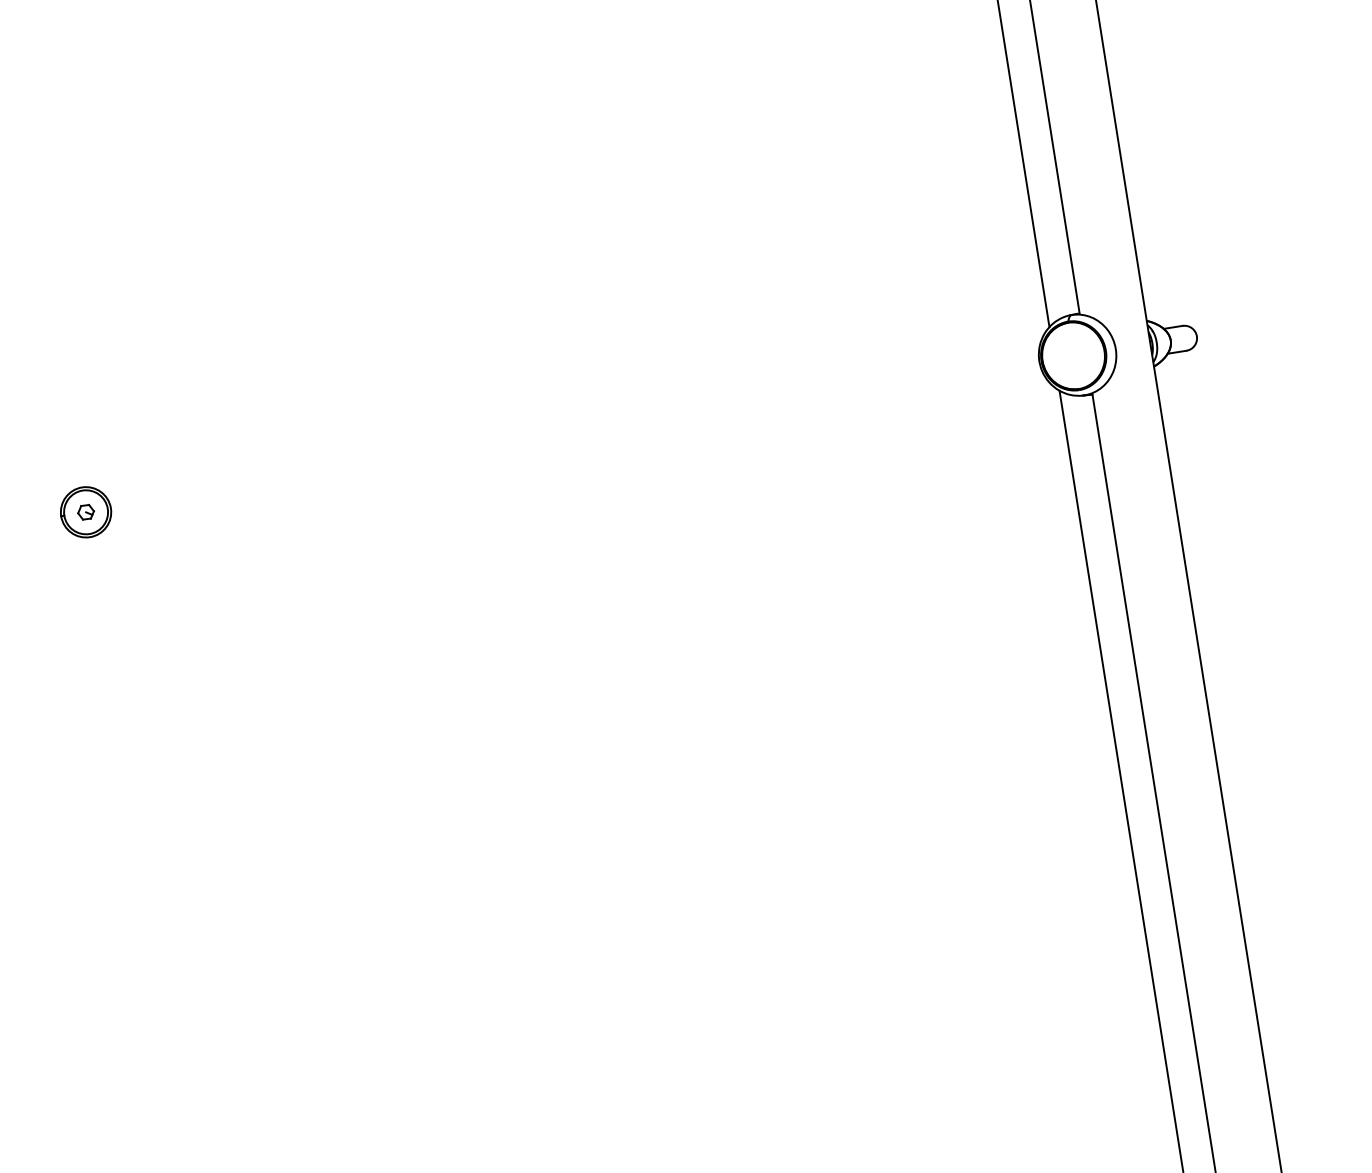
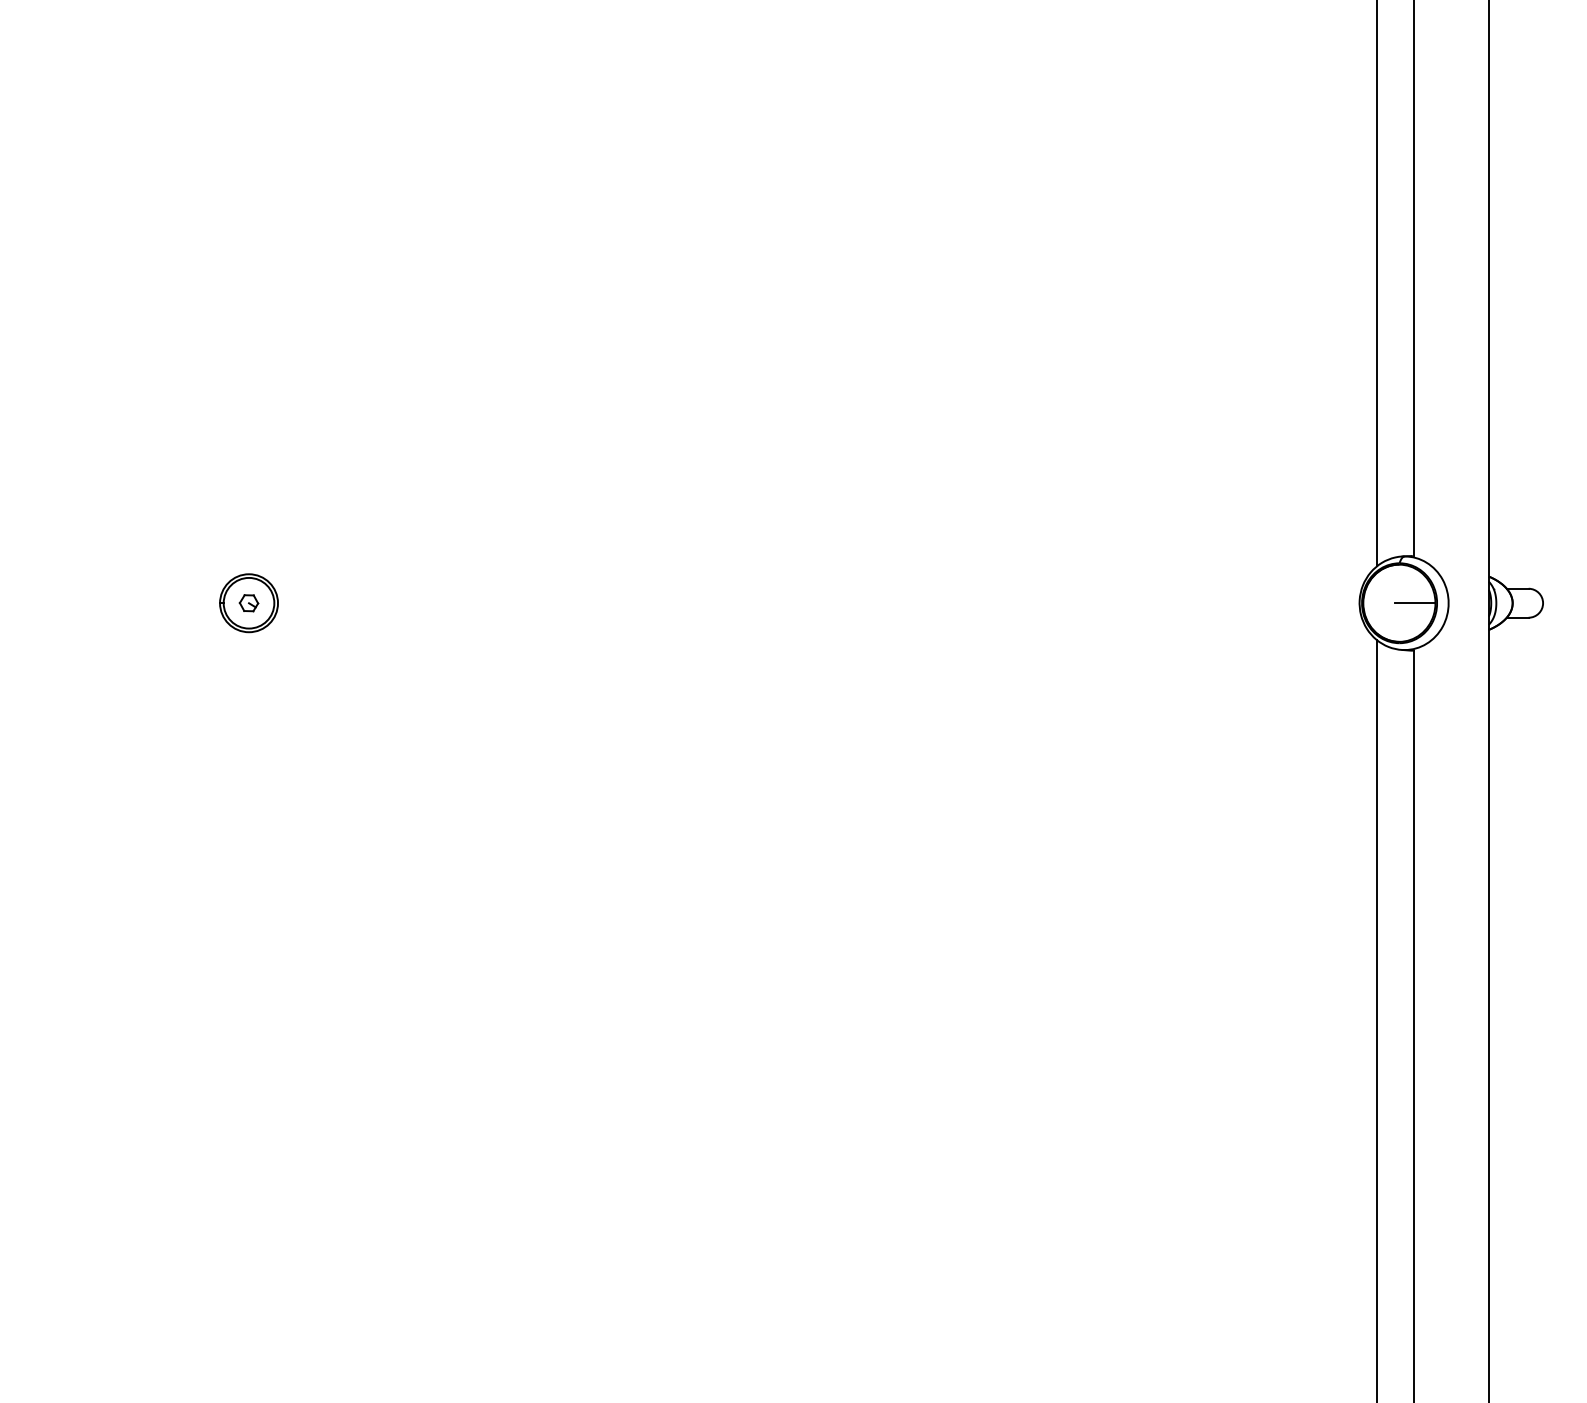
line: (1086, 354) -> (1414, 603), added

